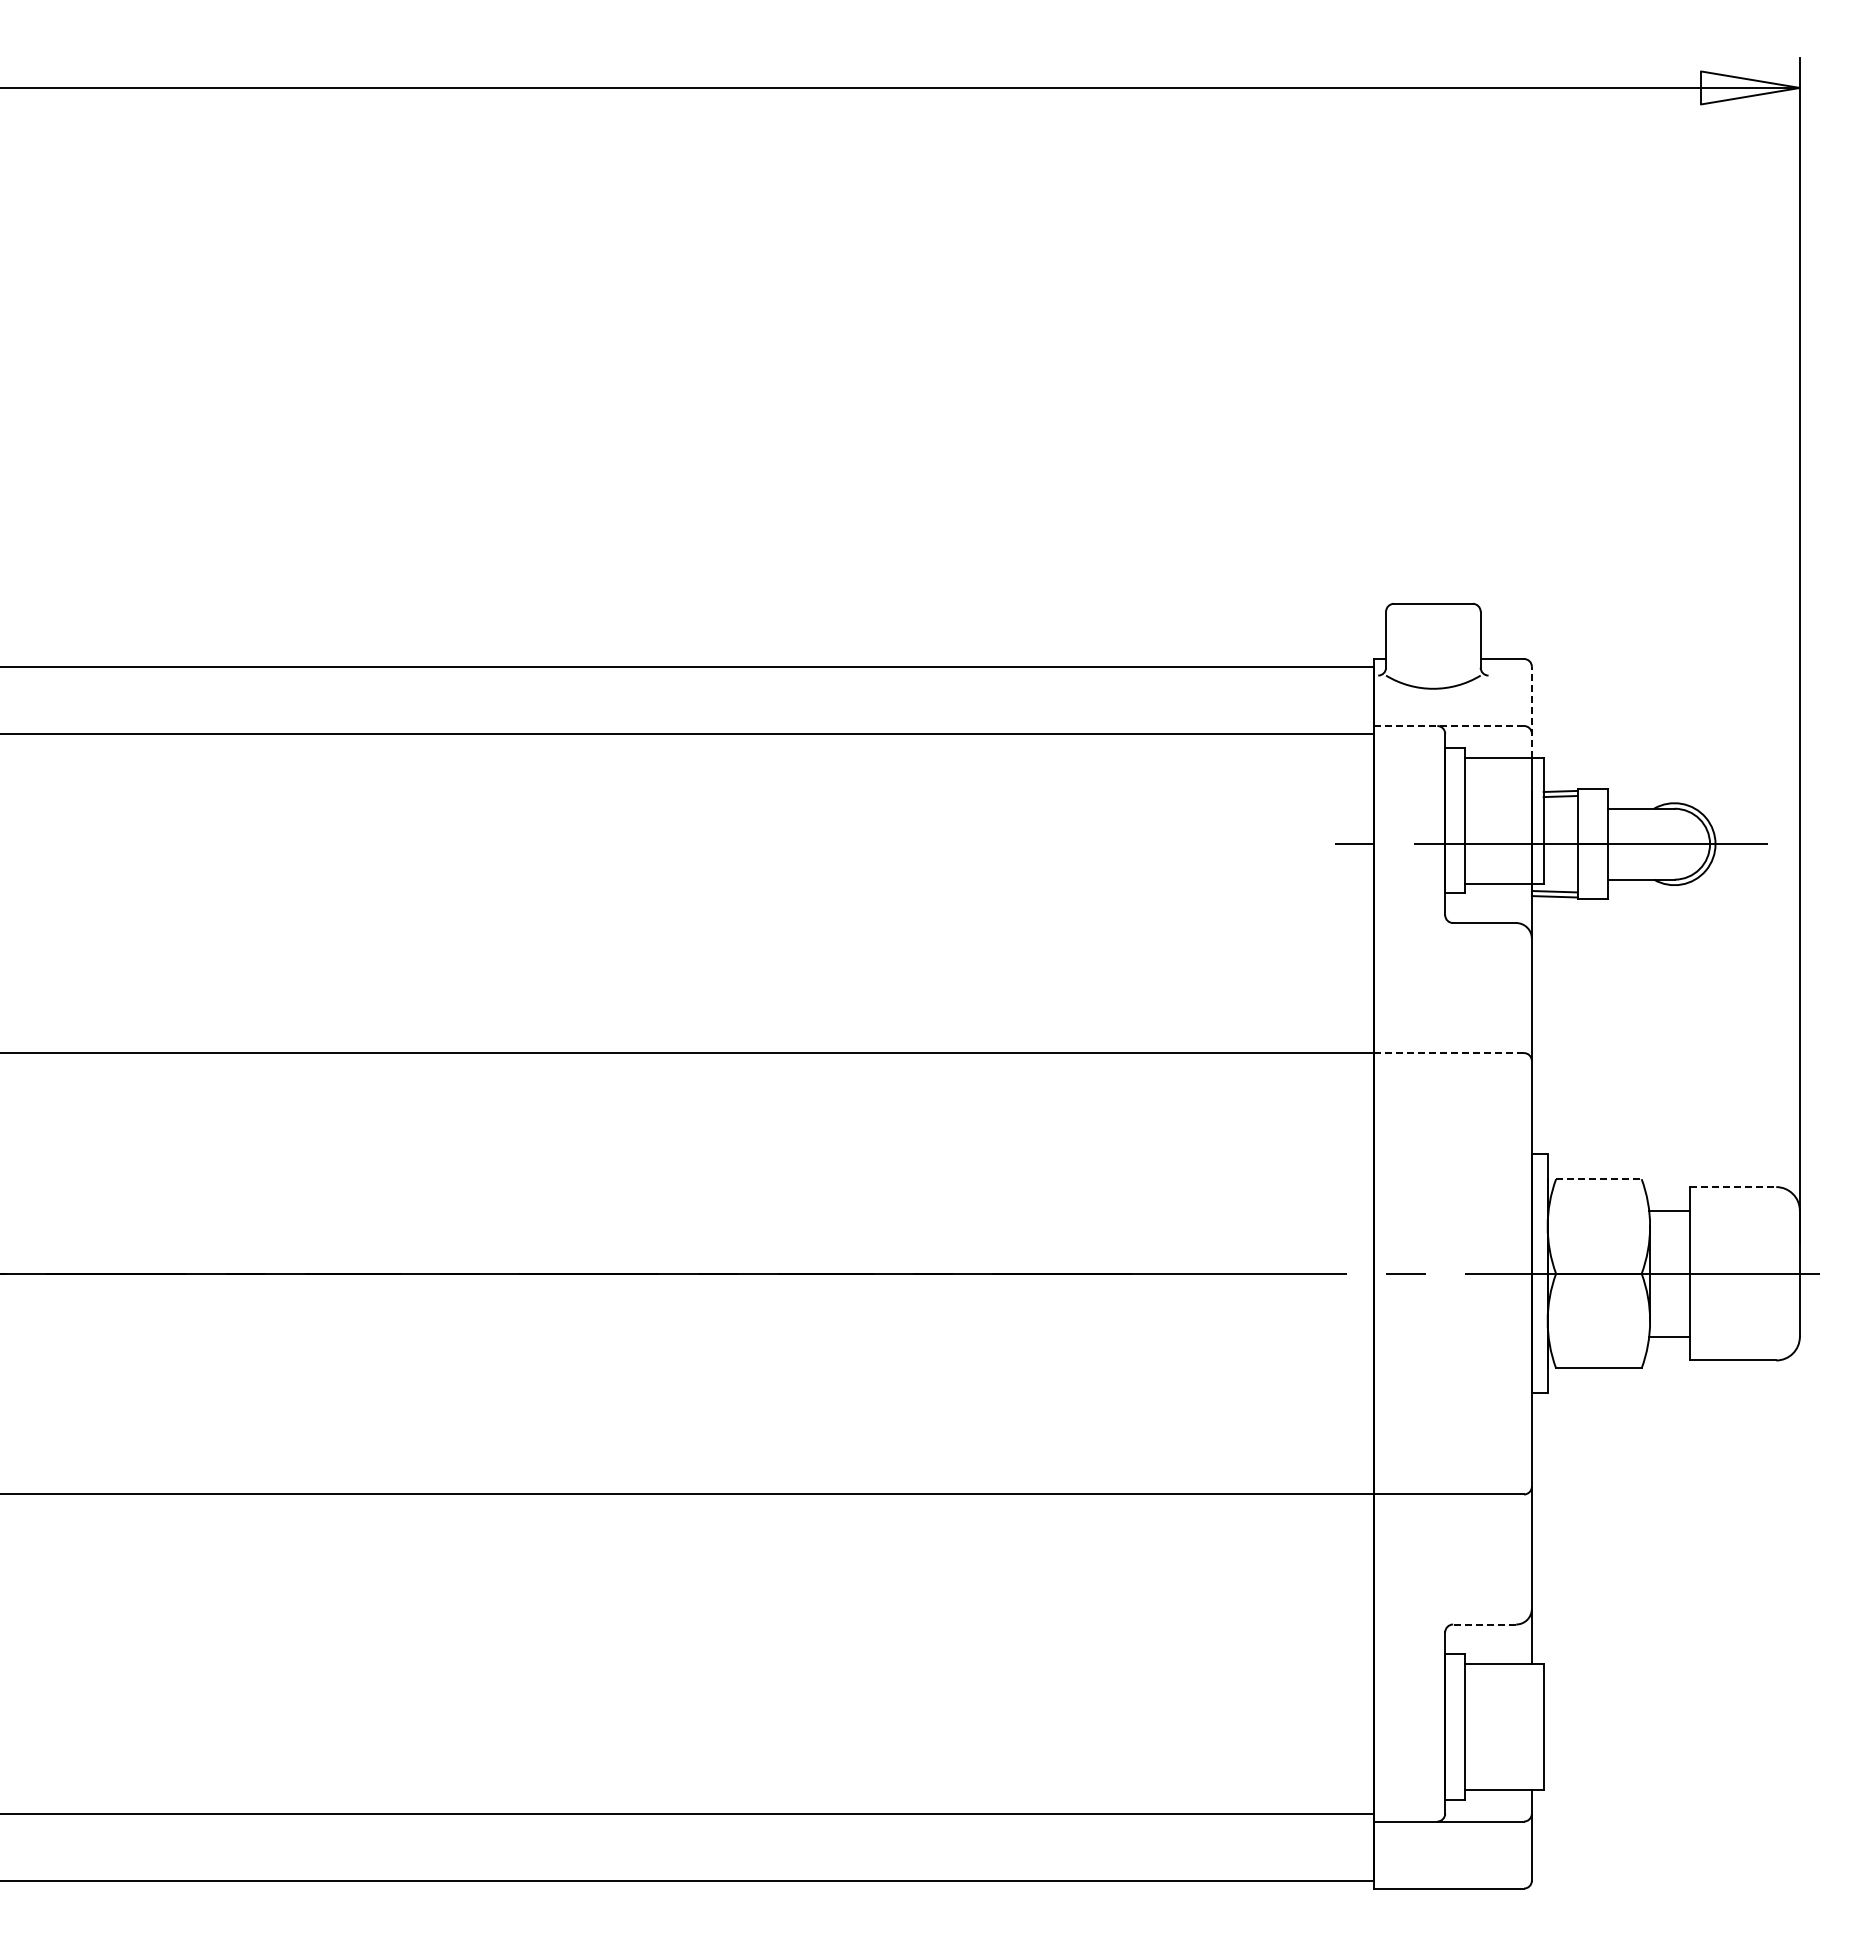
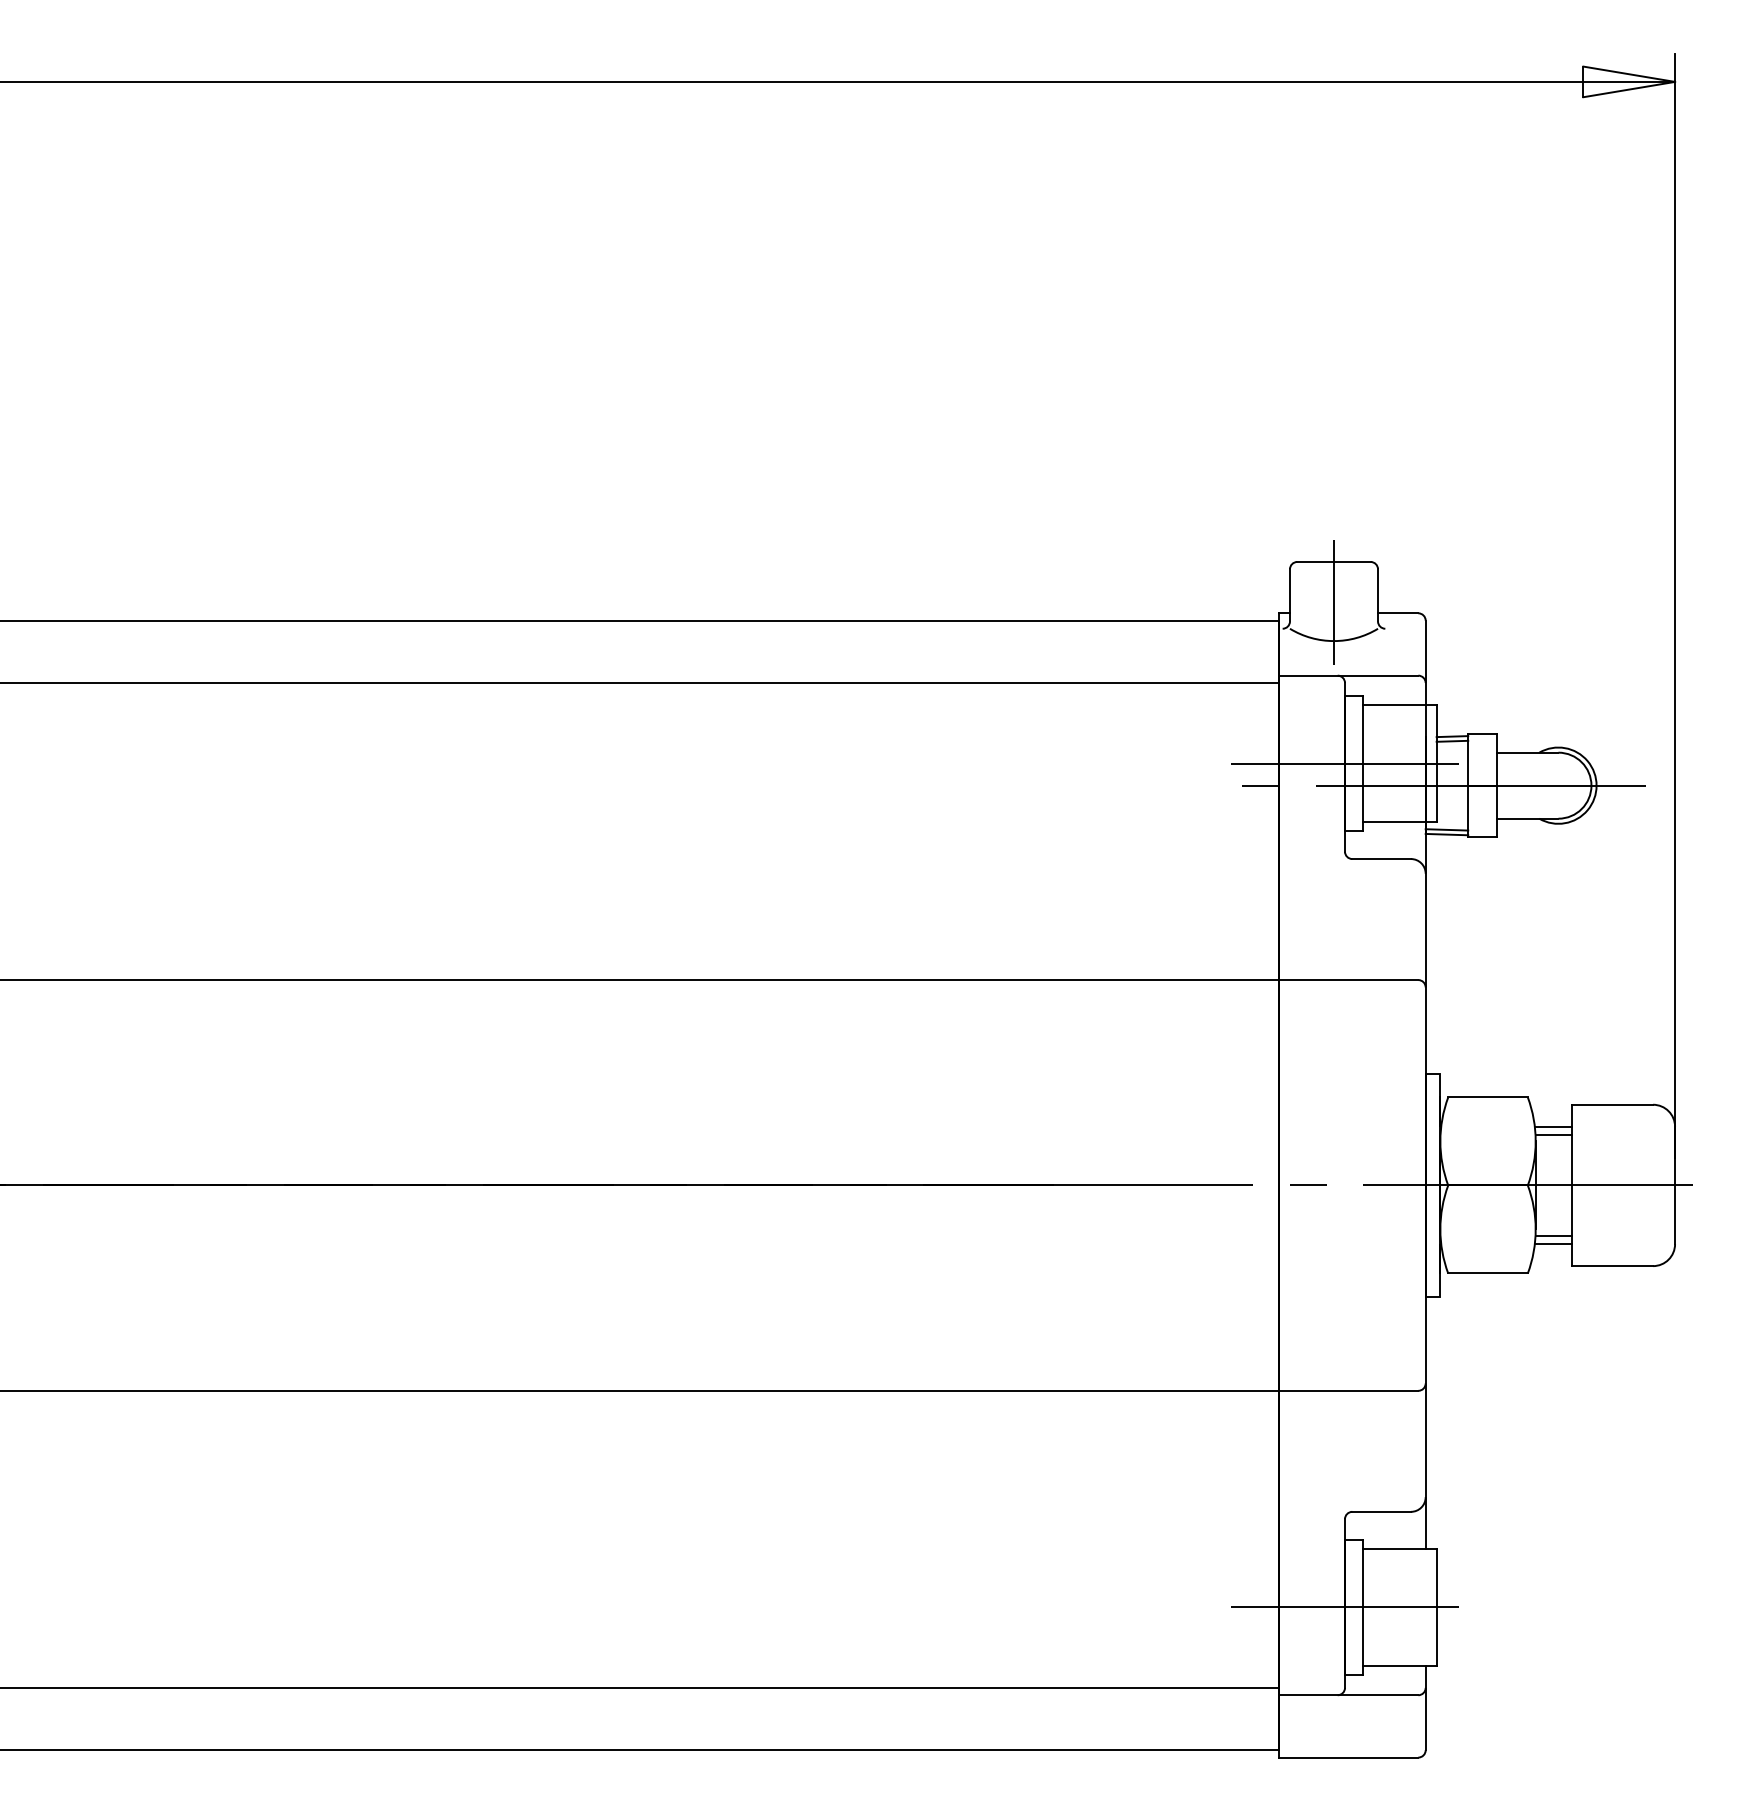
line: (1433, 647) -> (1334, 602), added
line: (1531, 711) -> (1425, 662), dashed -> solid
line: (1449, 725) -> (1349, 675), dashed -> solid
line: (1444, 820) -> (1344, 763), added
line: (1449, 1053) -> (1349, 980), dashed -> solid
line: (1598, 1179) -> (1487, 1097), dashed -> solid
line: (1733, 1187) -> (1613, 1105), dashed -> solid
line: (1669, 1219) -> (1553, 1134), added
line: (1669, 1328) -> (1553, 1236), added
line: (1484, 1624) -> (1381, 1511), dashed -> solid
line: (1444, 1727) -> (1344, 1607), added

